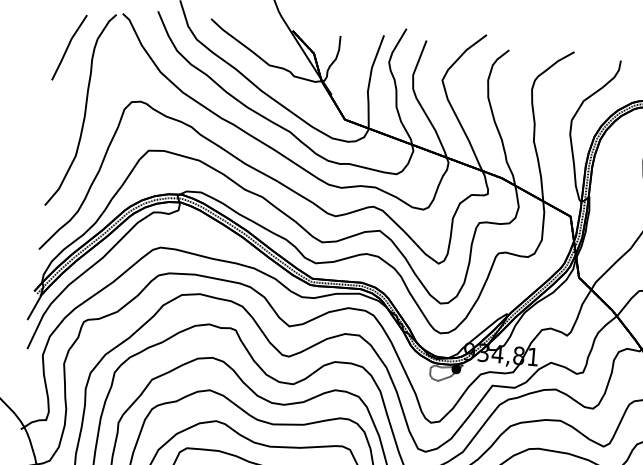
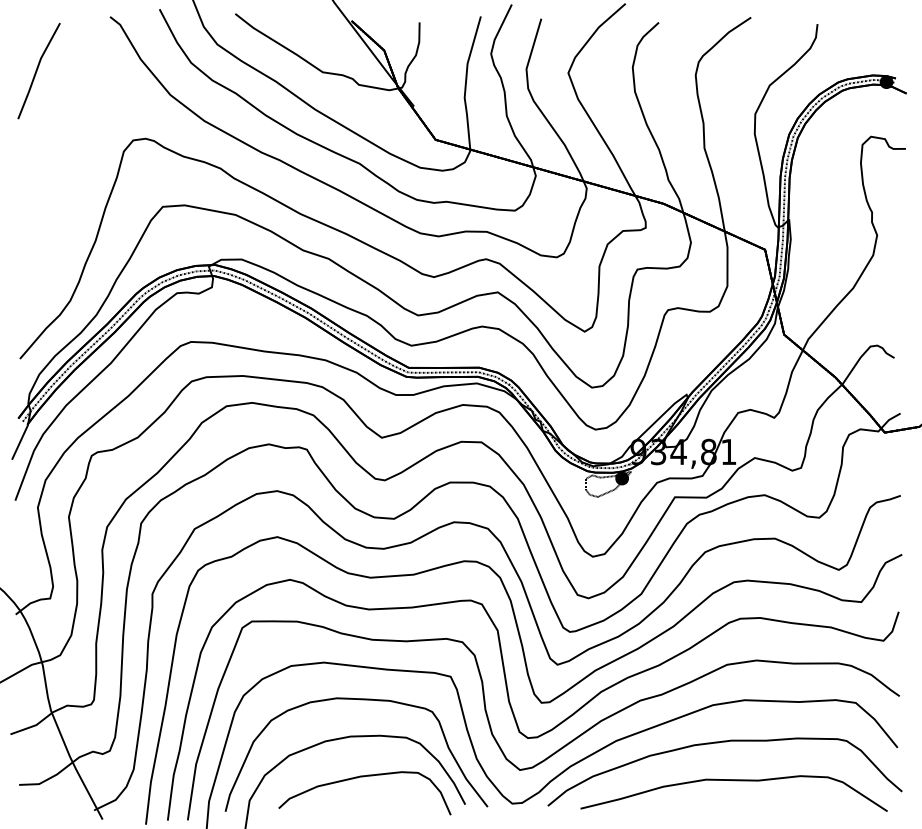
curve: (85, 110) -> (68, 157), removed

